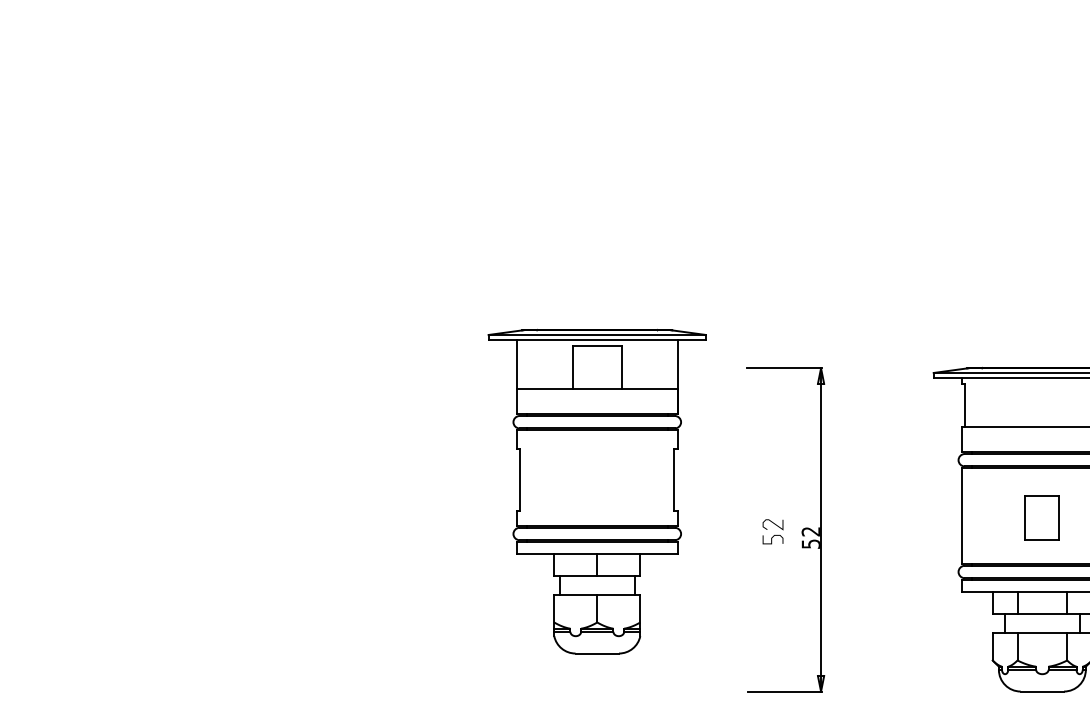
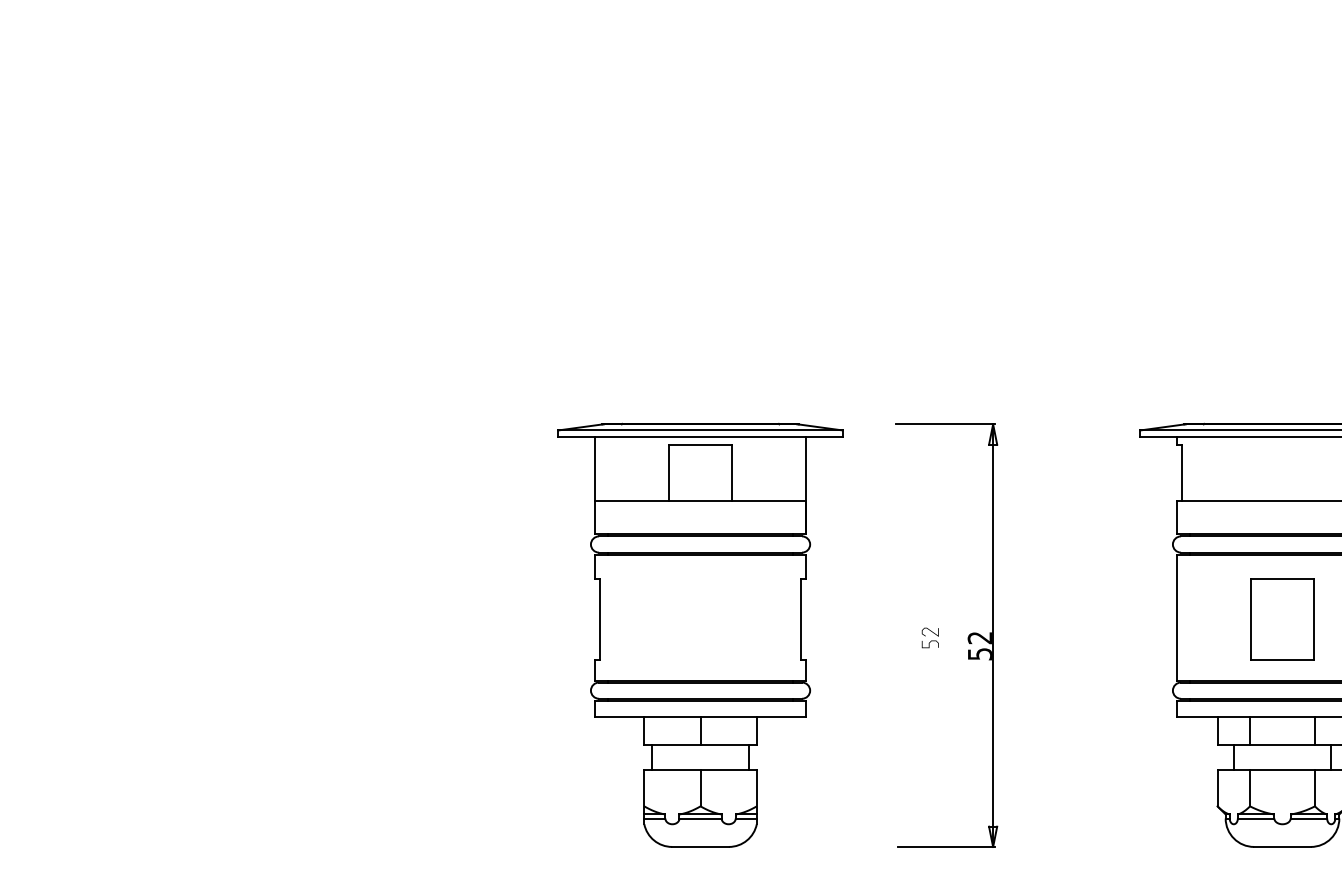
part: (596, 491) -> (699, 635), moved
part: (1042, 517) -> (1282, 619), size x1.43
part: (772, 531) -> (929, 637), size x0.62

